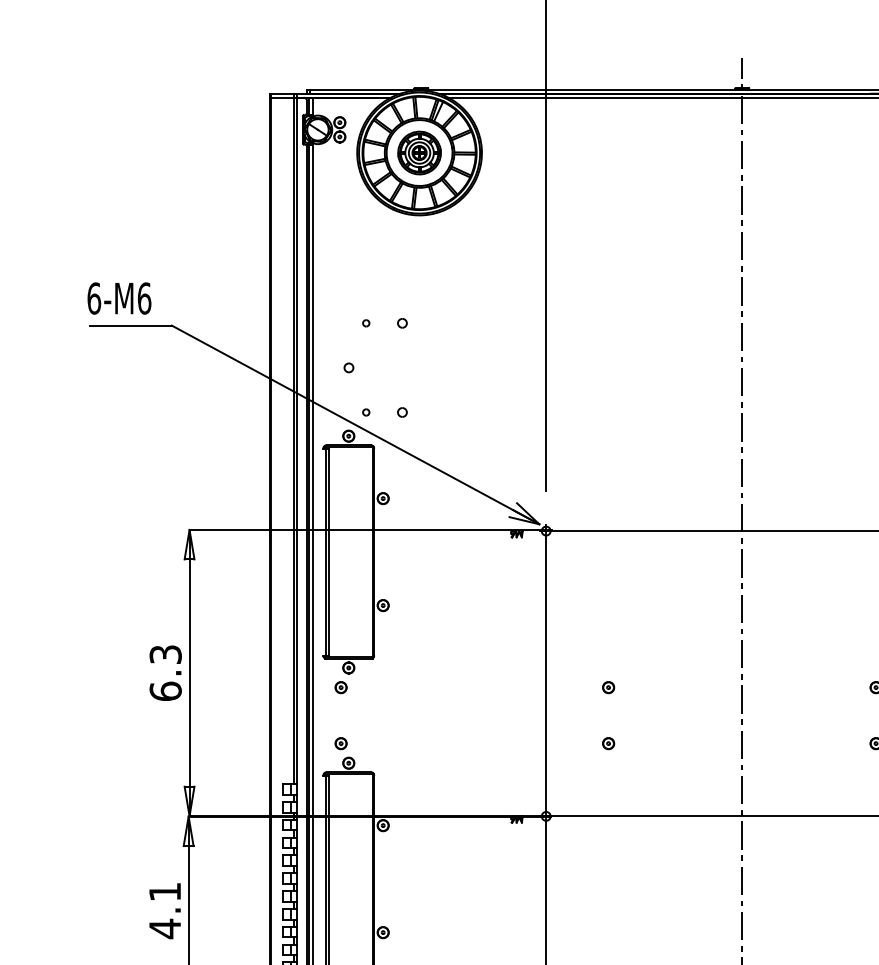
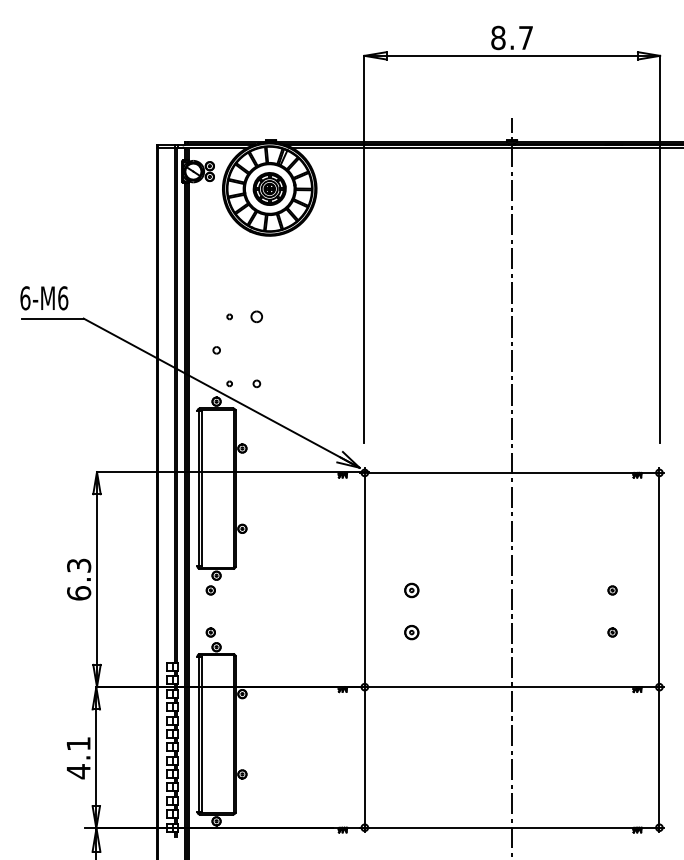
part: (401, 322) -> (256, 316), size x1.6
part: (608, 687) -> (411, 590), size x1.6
part: (608, 743) -> (411, 632), size x1.6

